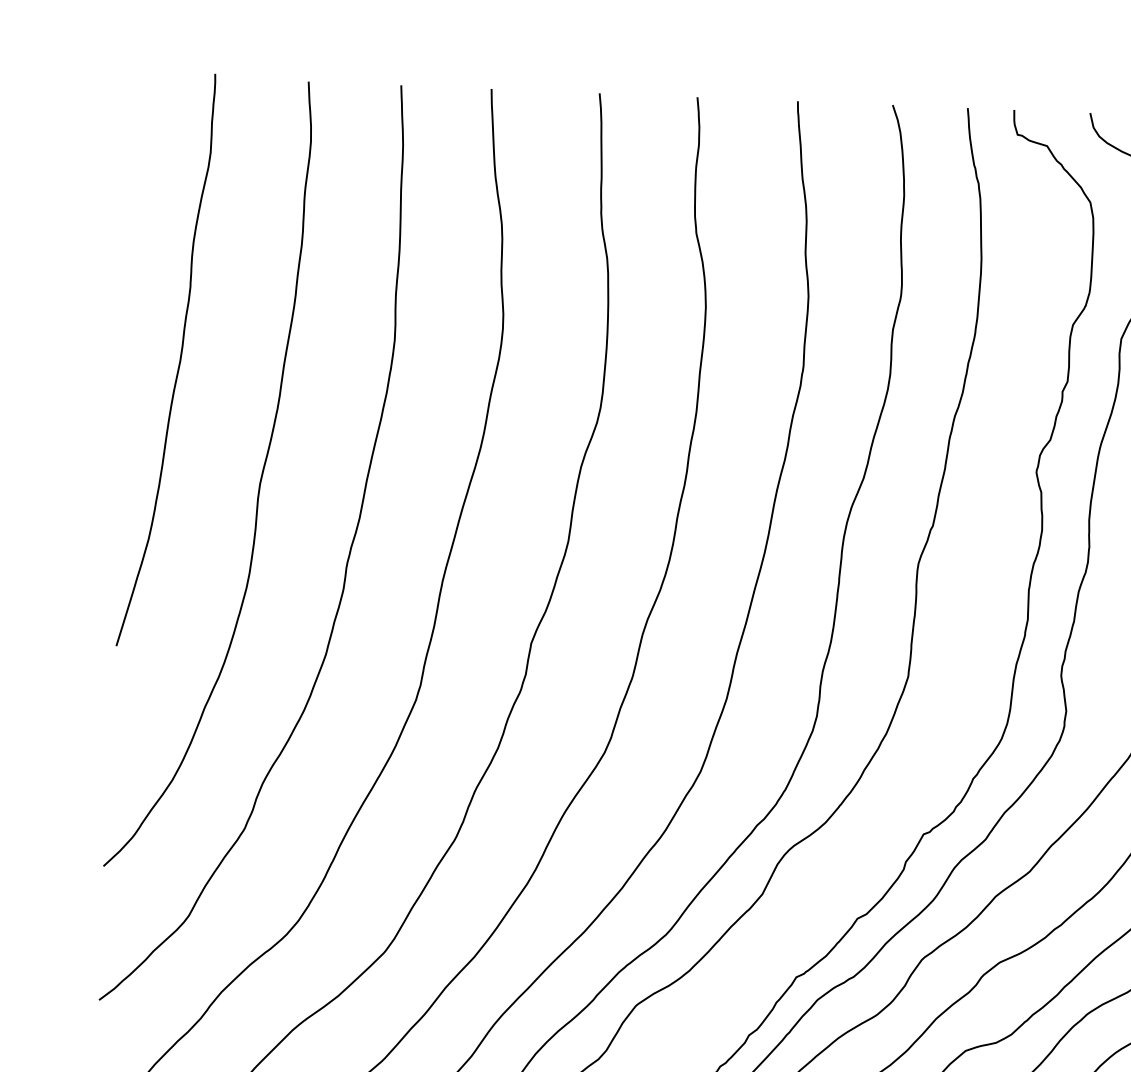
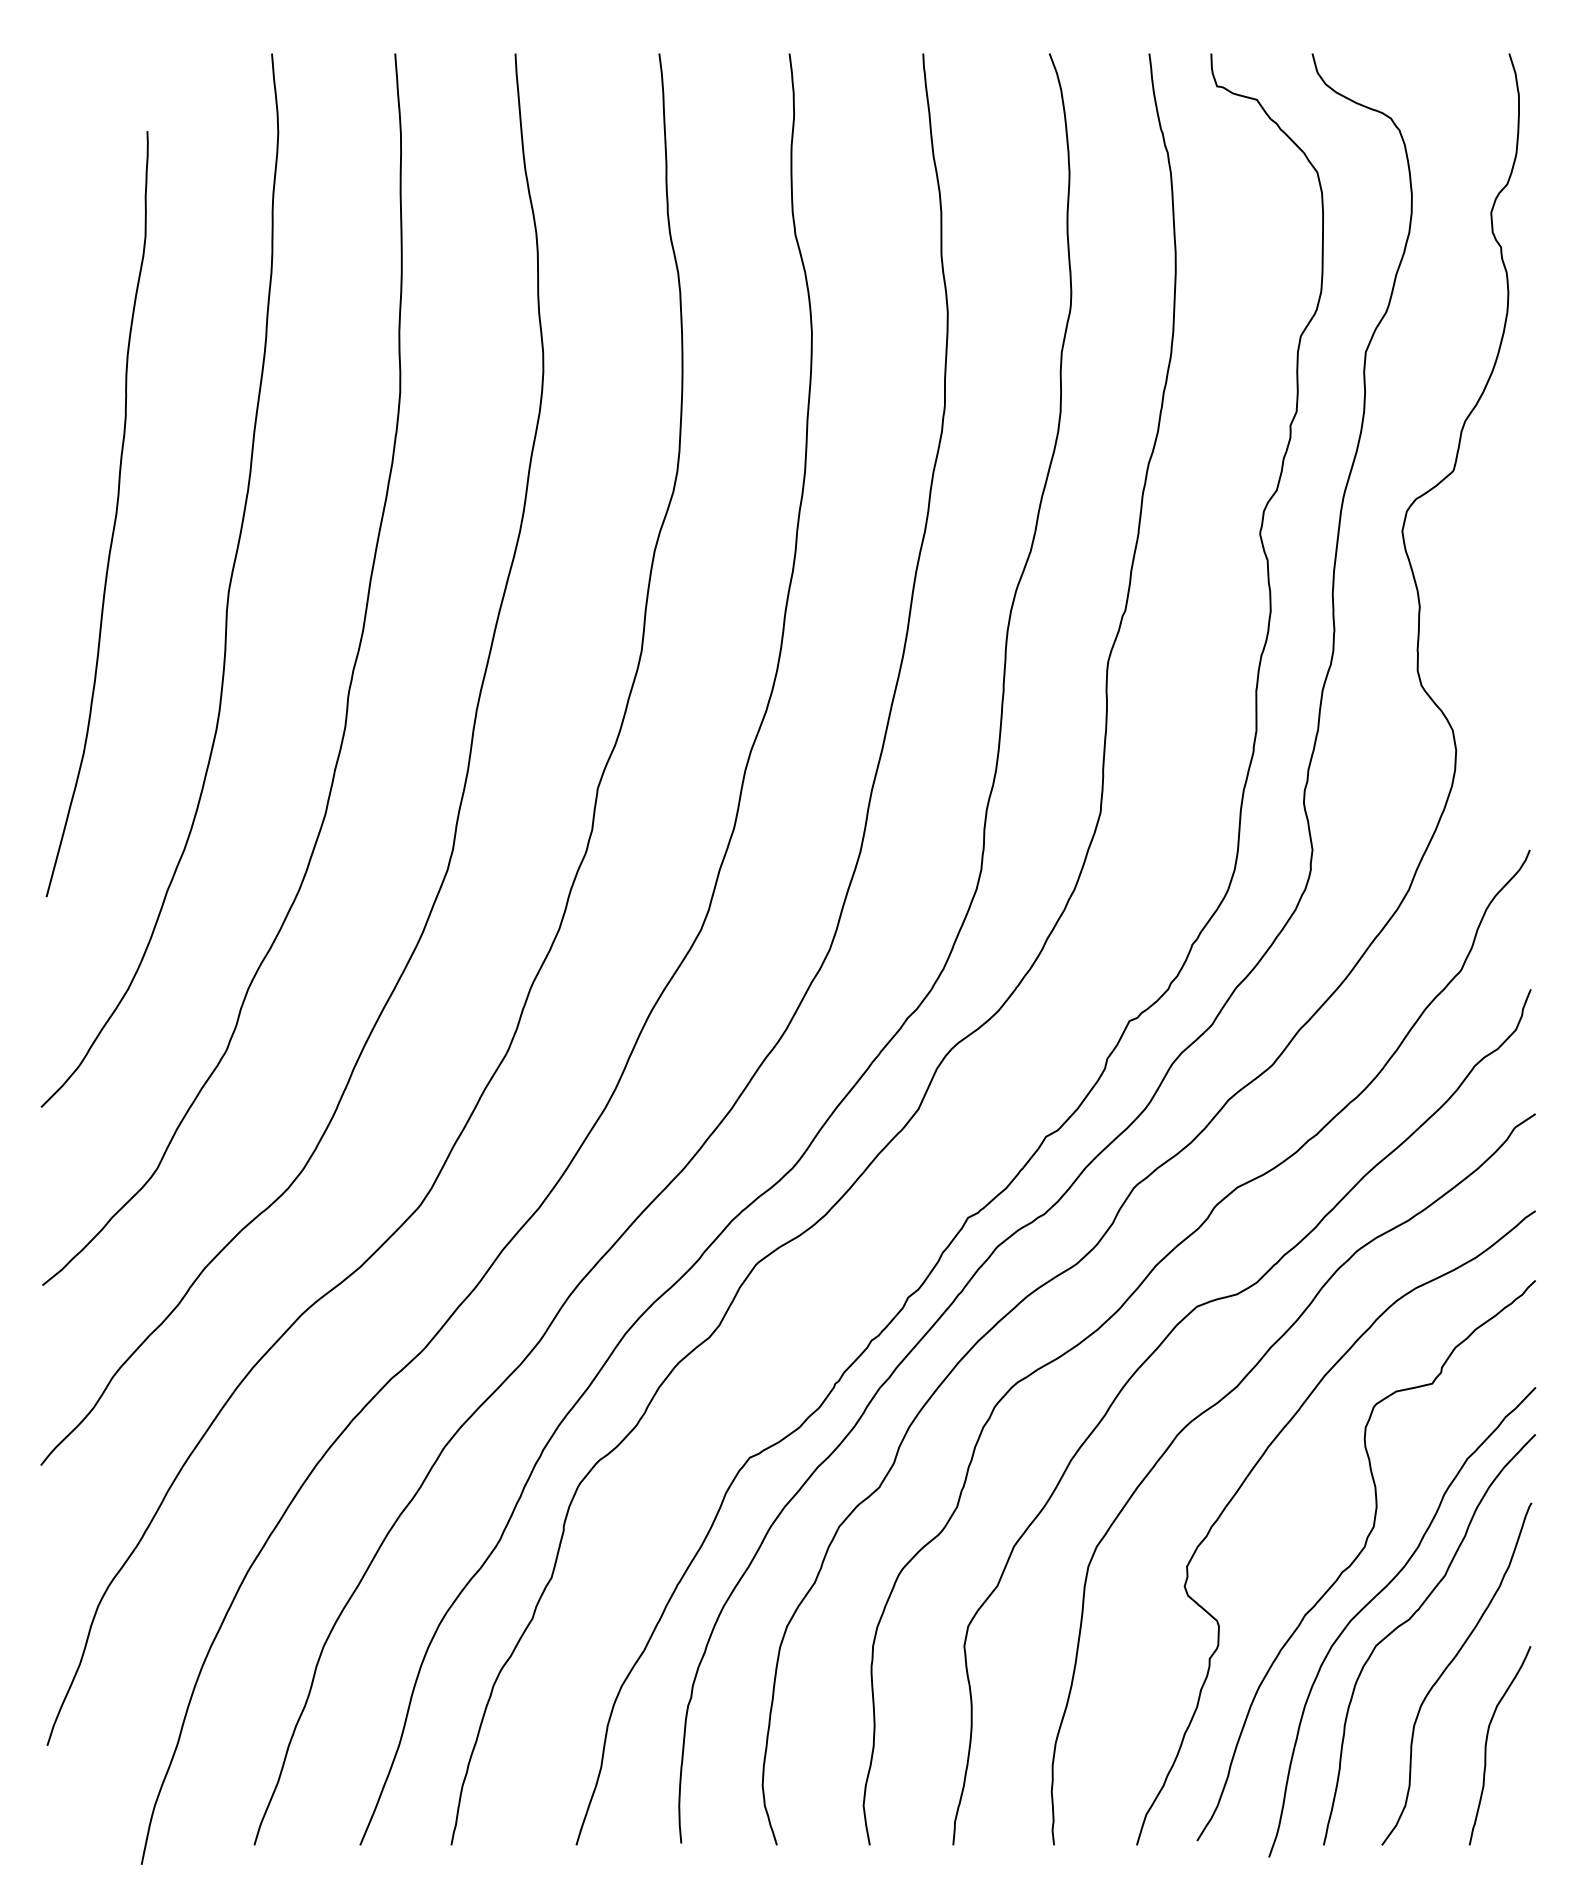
curve: (178, 363) -> (114, 518), moved

